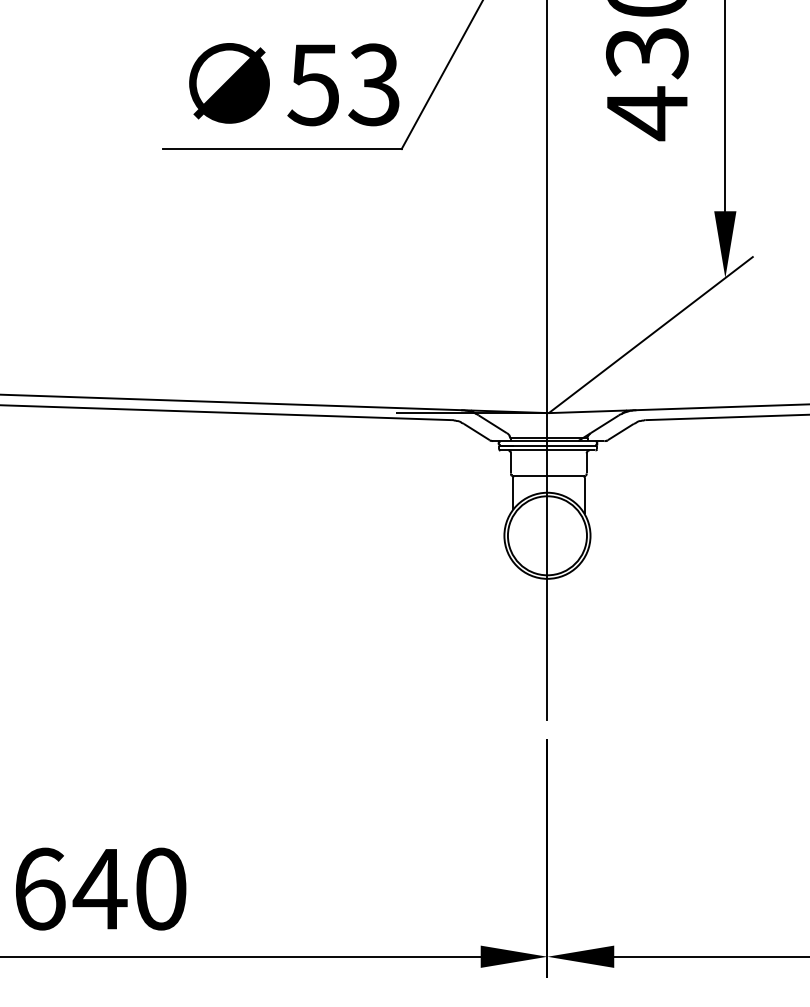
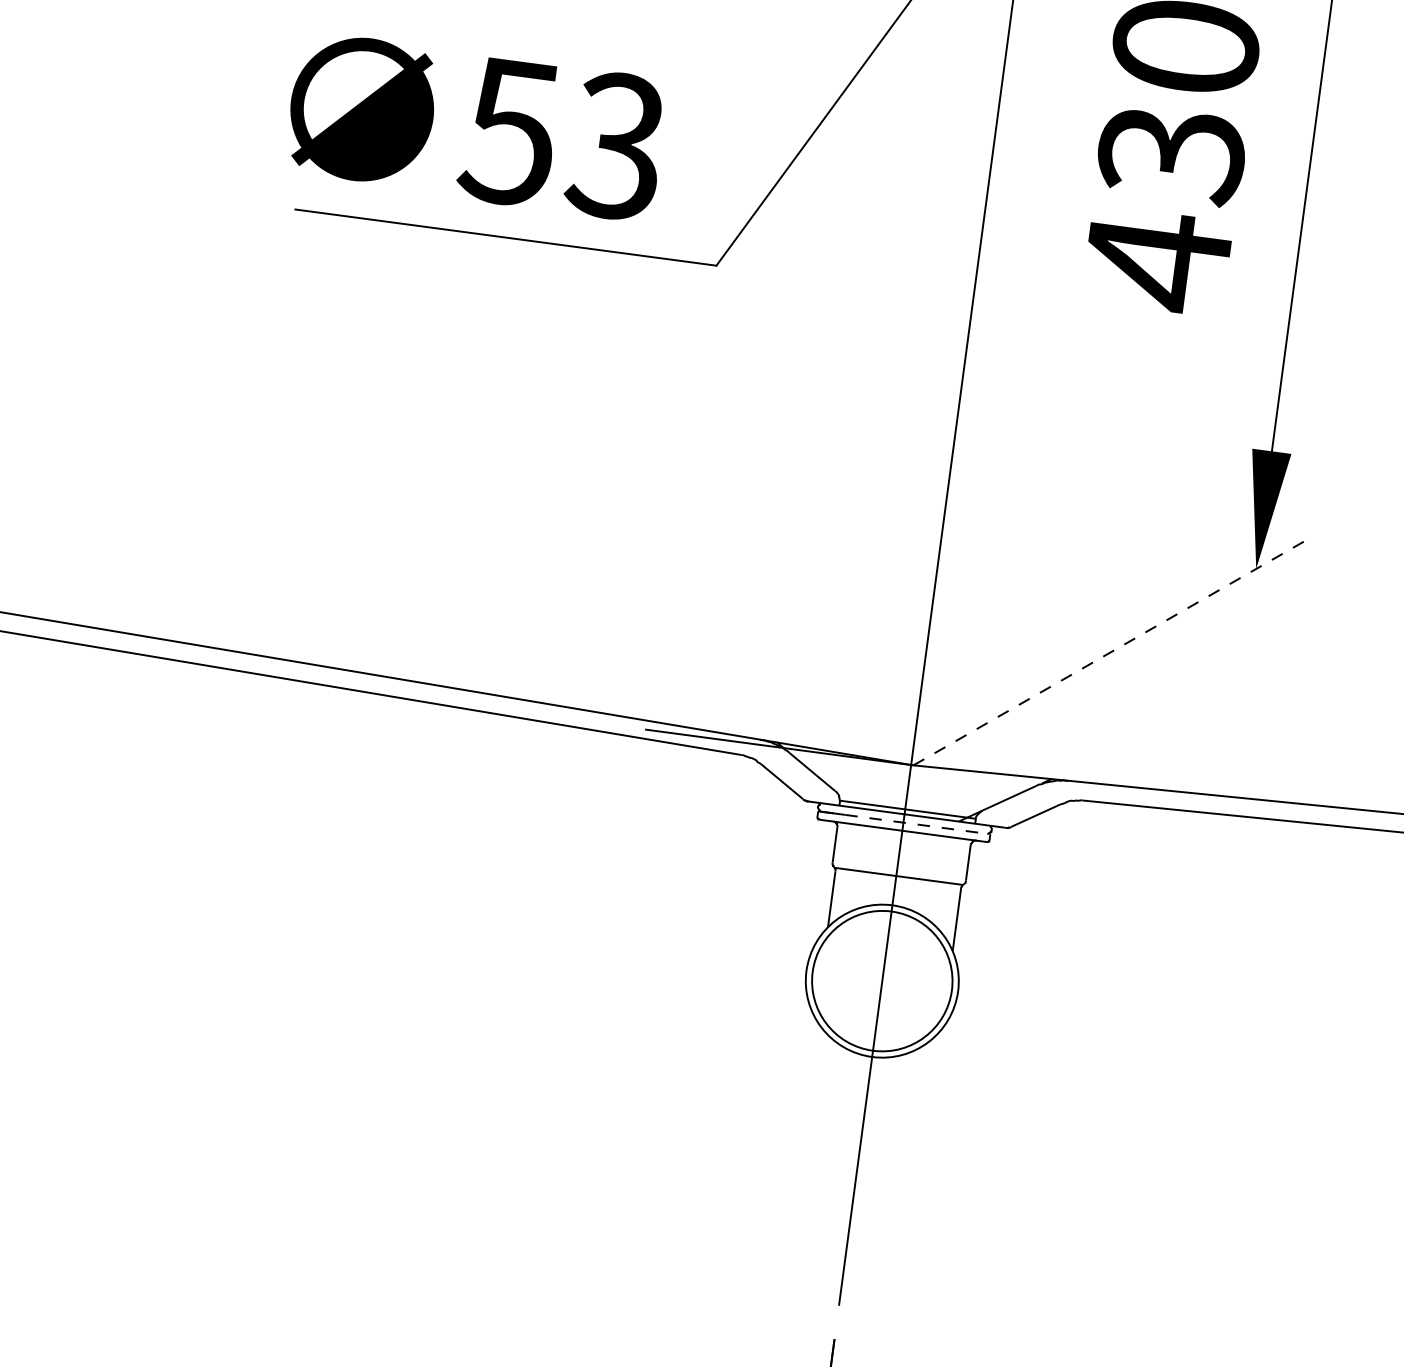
text: (294, 84) -> (476, 126), moved
line: (651, 334) -> (1112, 651), solid -> dashed
line: (548, 445) -> (905, 822), solid -> dashed

